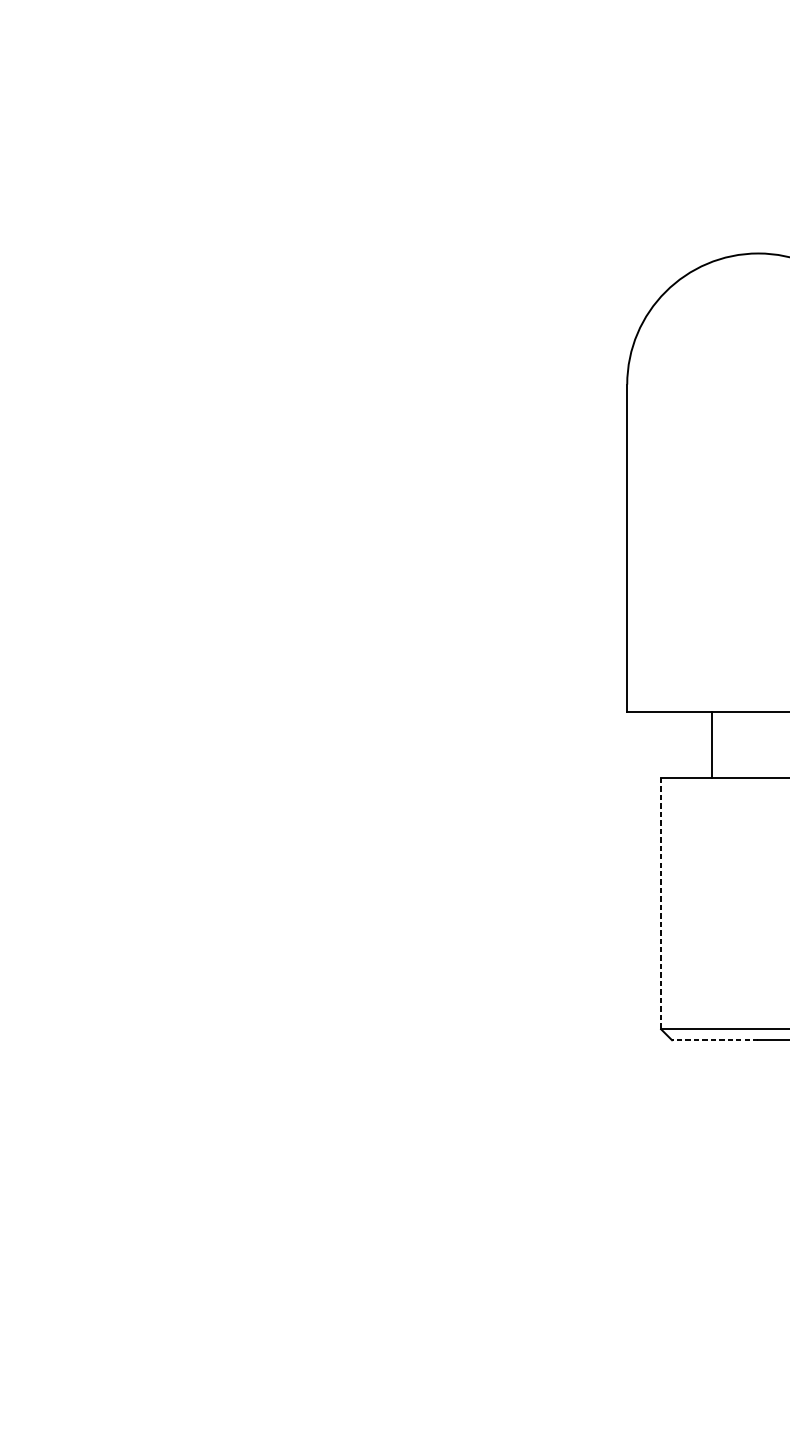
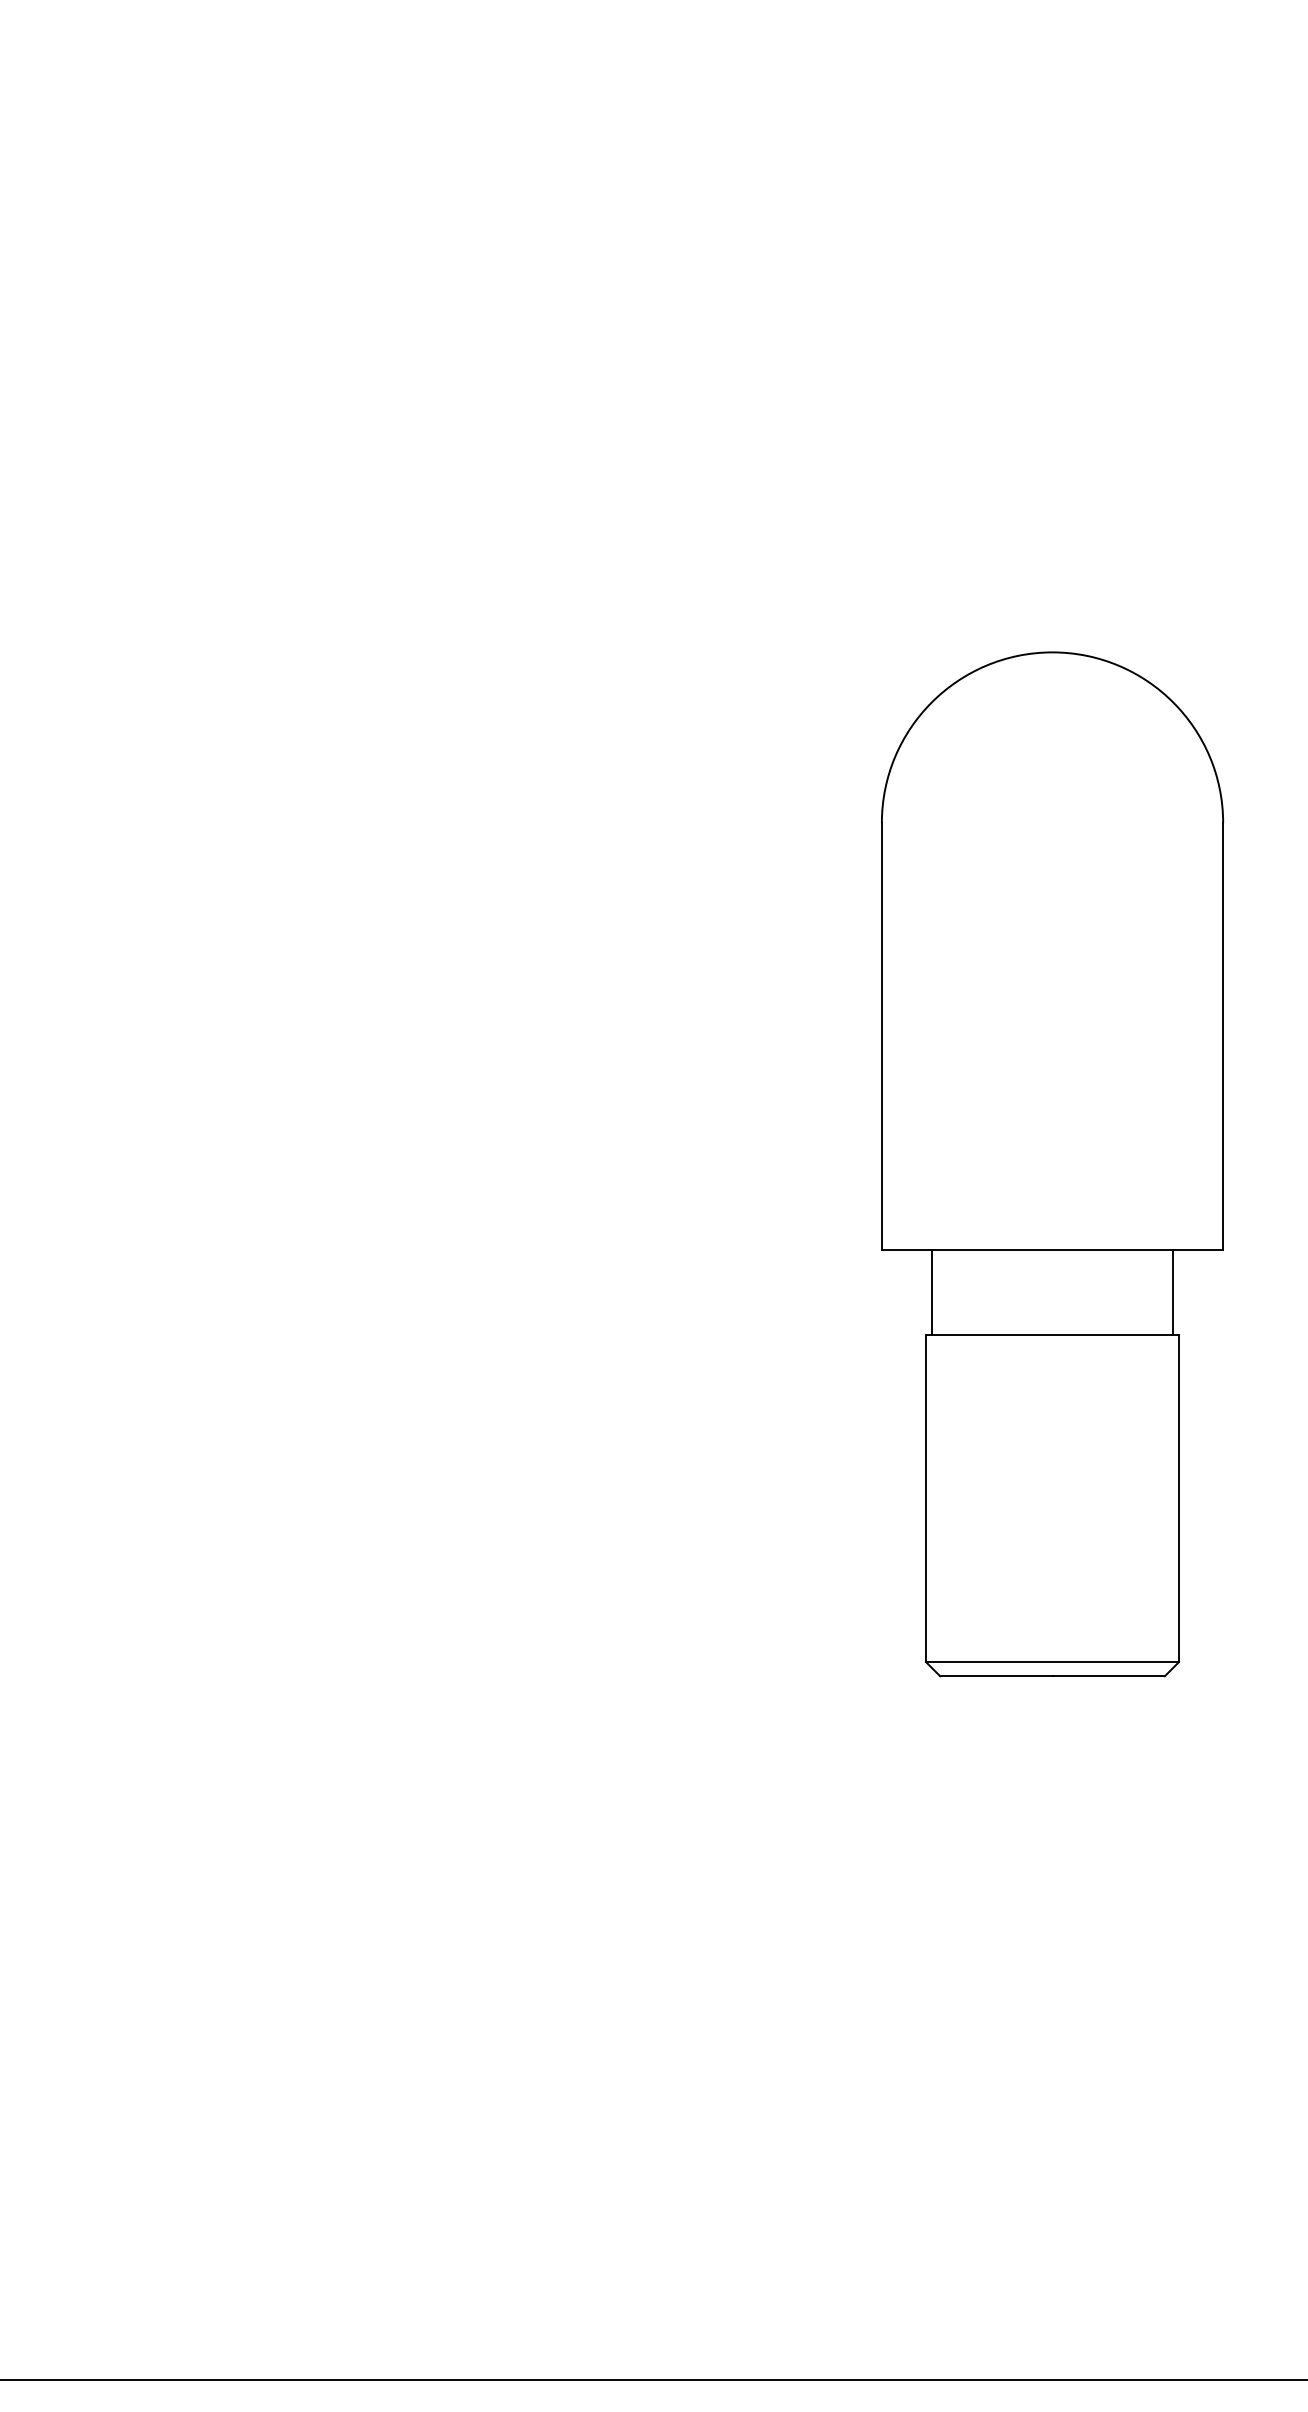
line: (711, 744) -> (931, 1291), moved
line: (660, 903) -> (925, 1498), dashed -> solid
line: (714, 1040) -> (995, 1676), dashed -> solid

